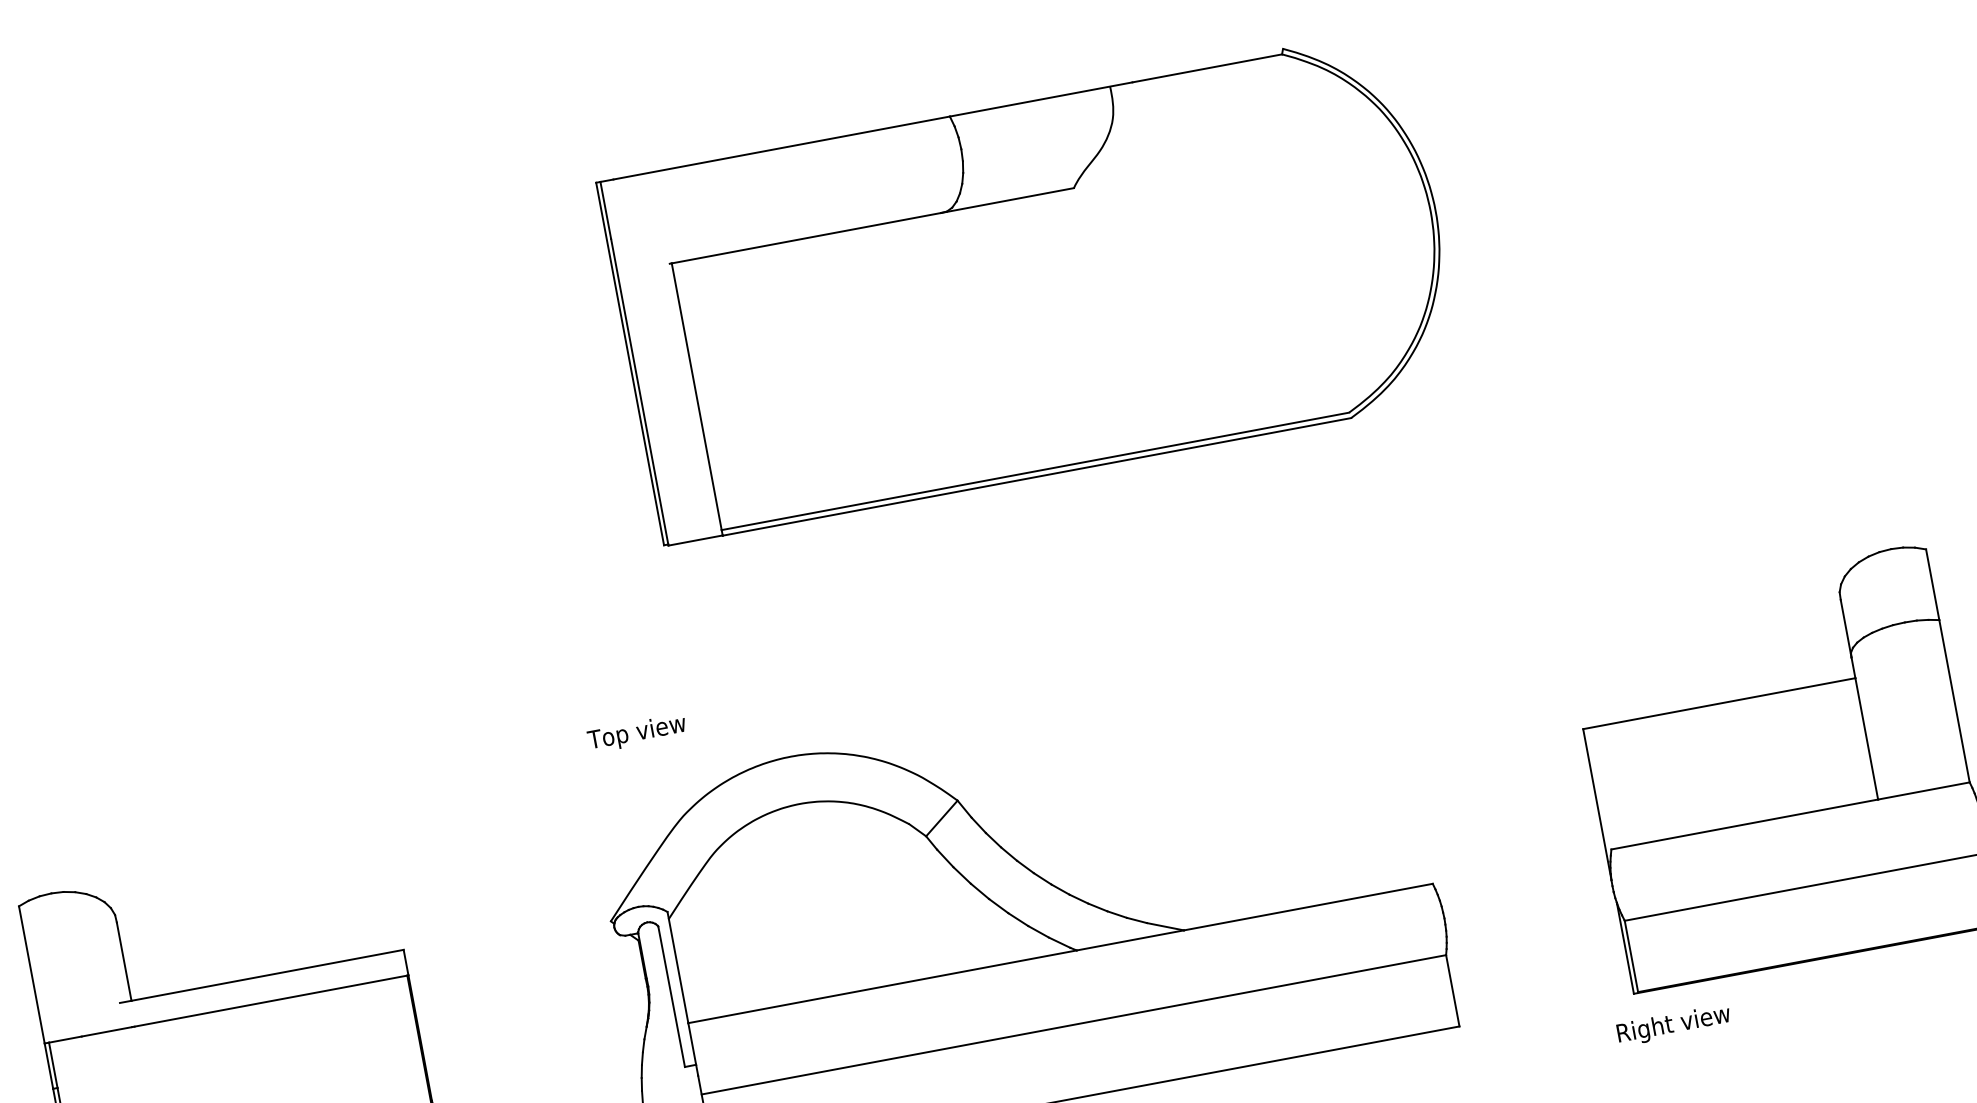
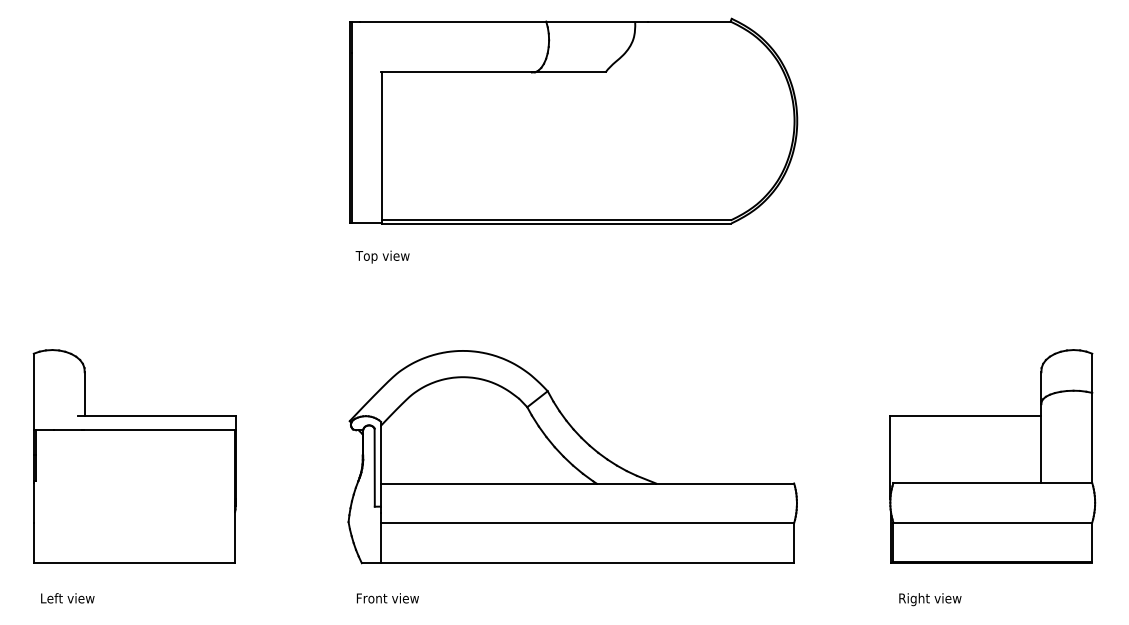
part: (1032, 285) -> (573, 120), moved
text: (636, 732) -> (382, 256), moved
text: (1674, 1025) -> (930, 599), moved

